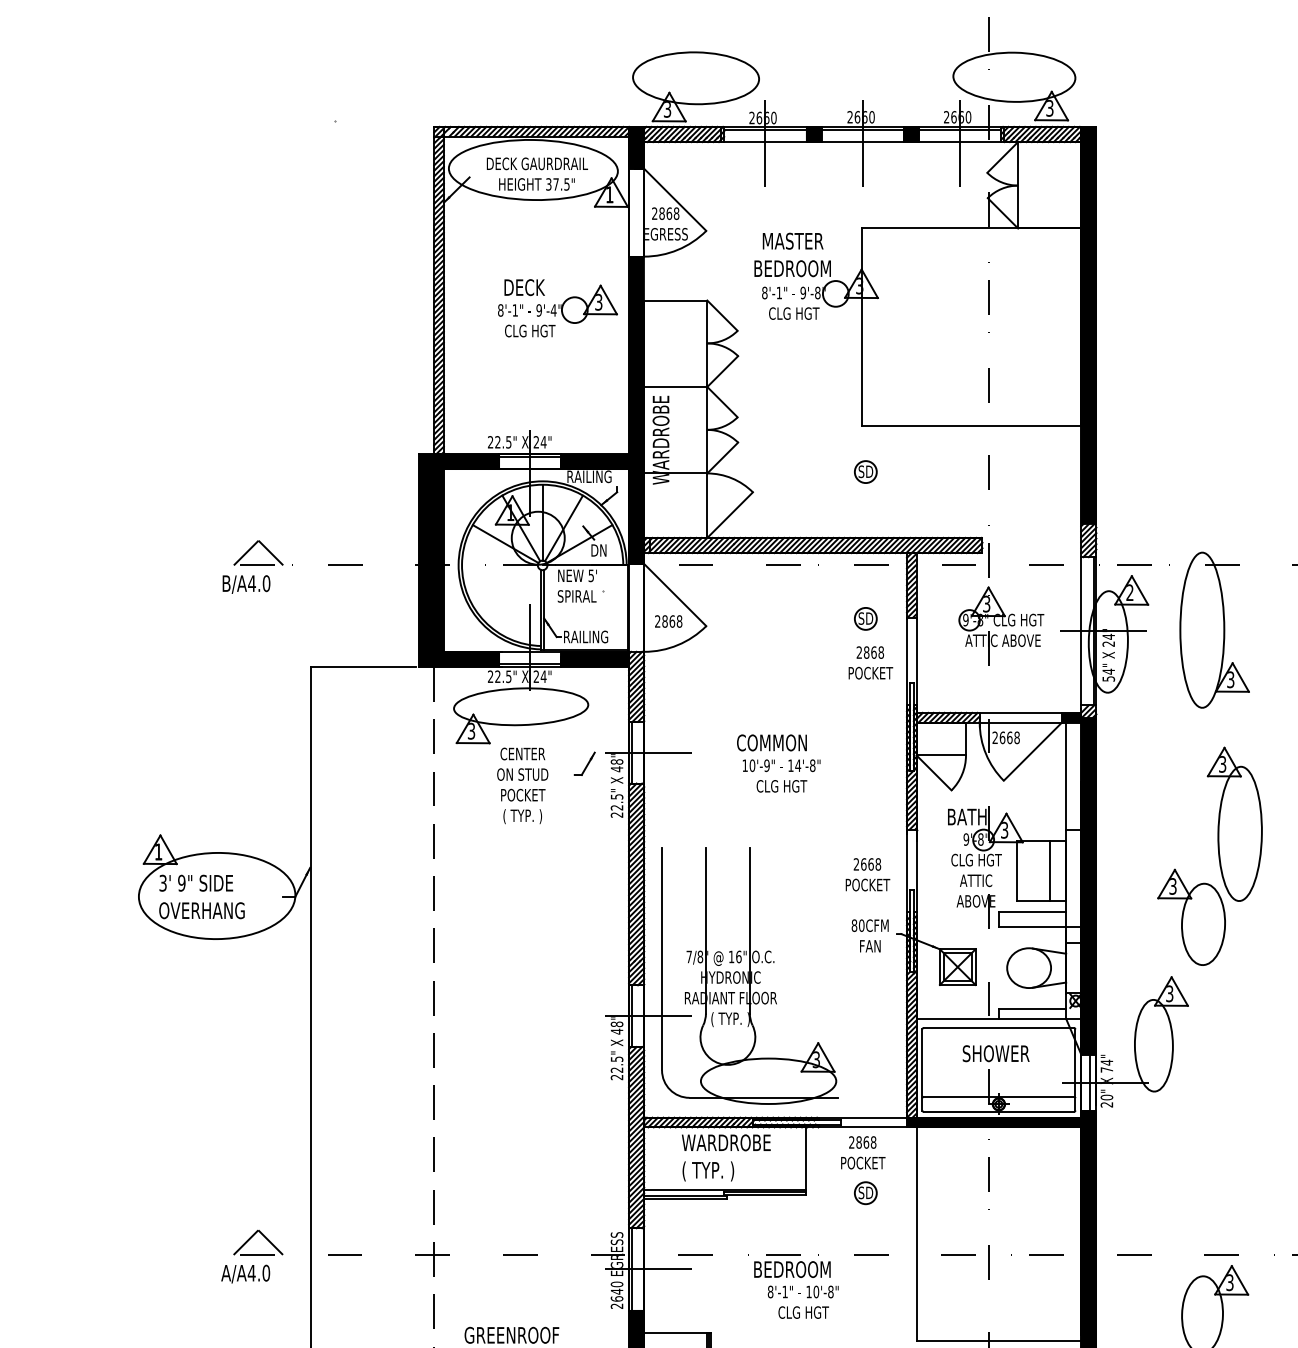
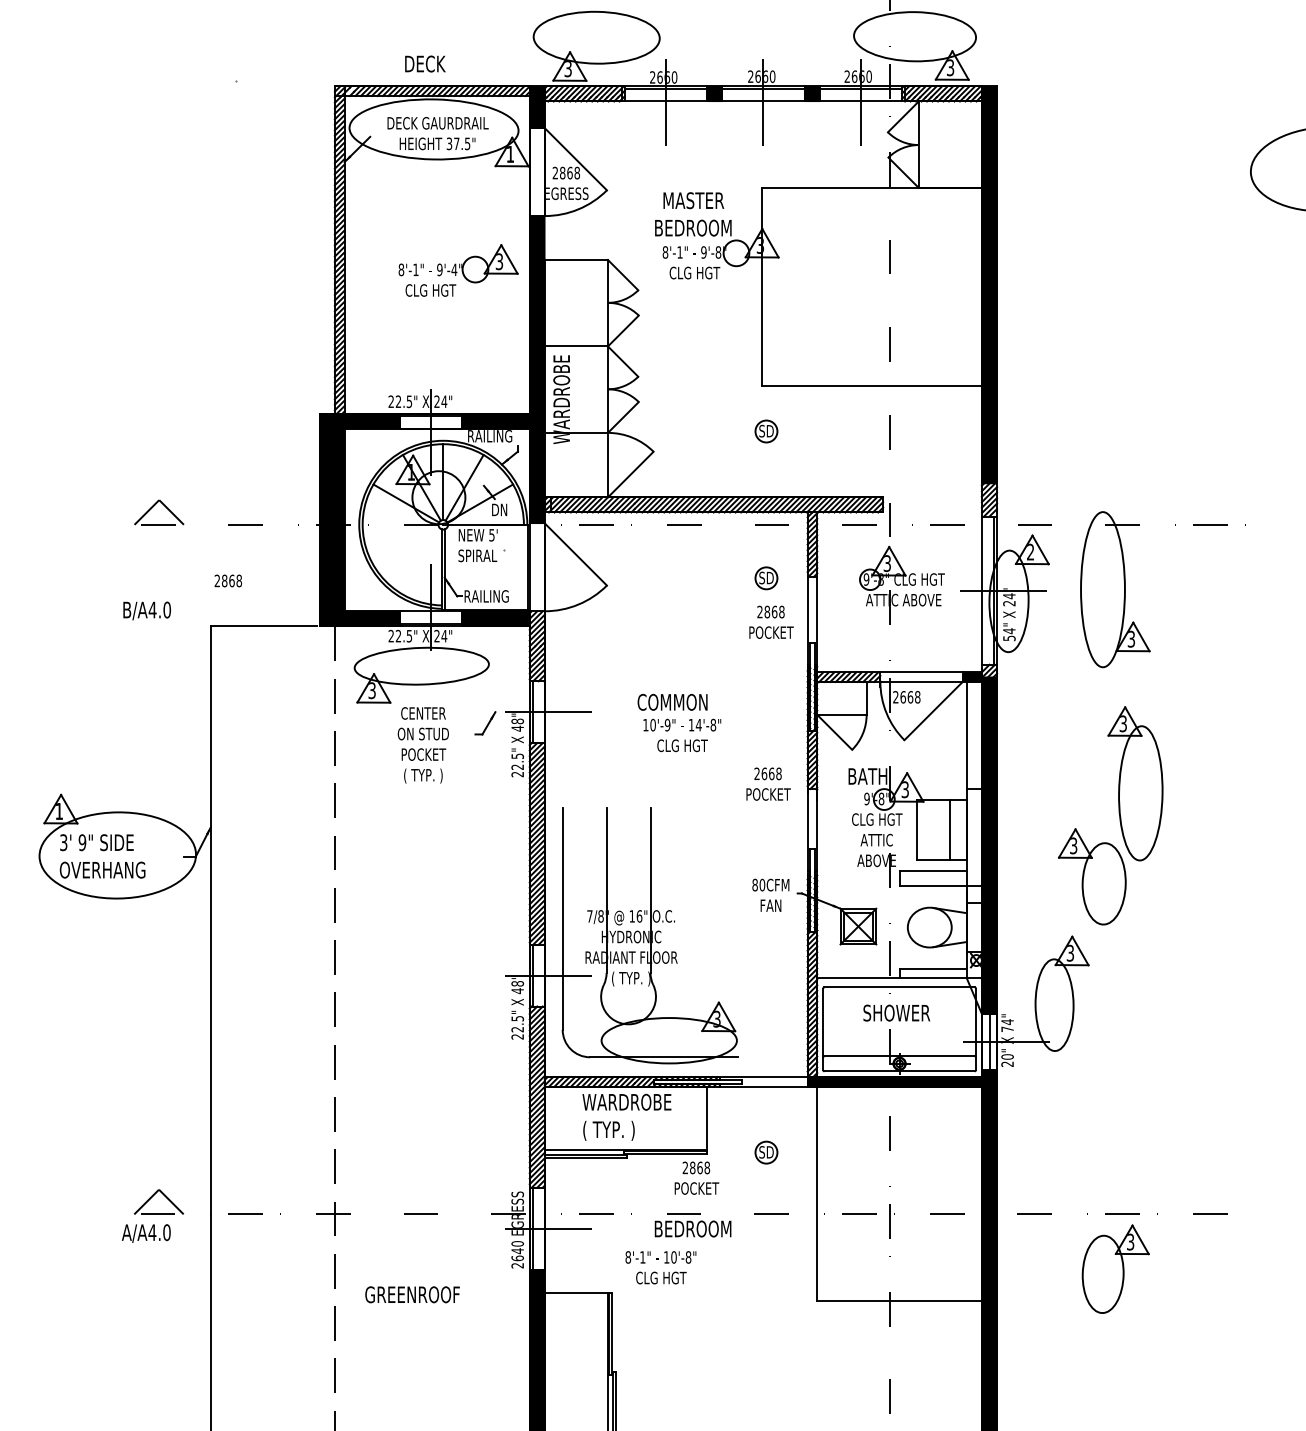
text: (524, 287) -> (425, 63), moved
text: (245, 584) -> (146, 610), moved
text: (667, 621) -> (227, 580), moved
text: (867, 874) -> (768, 783), moved
text: (862, 1152) -> (696, 1177), moved
text: (802, 1302) -> (660, 1267), moved

